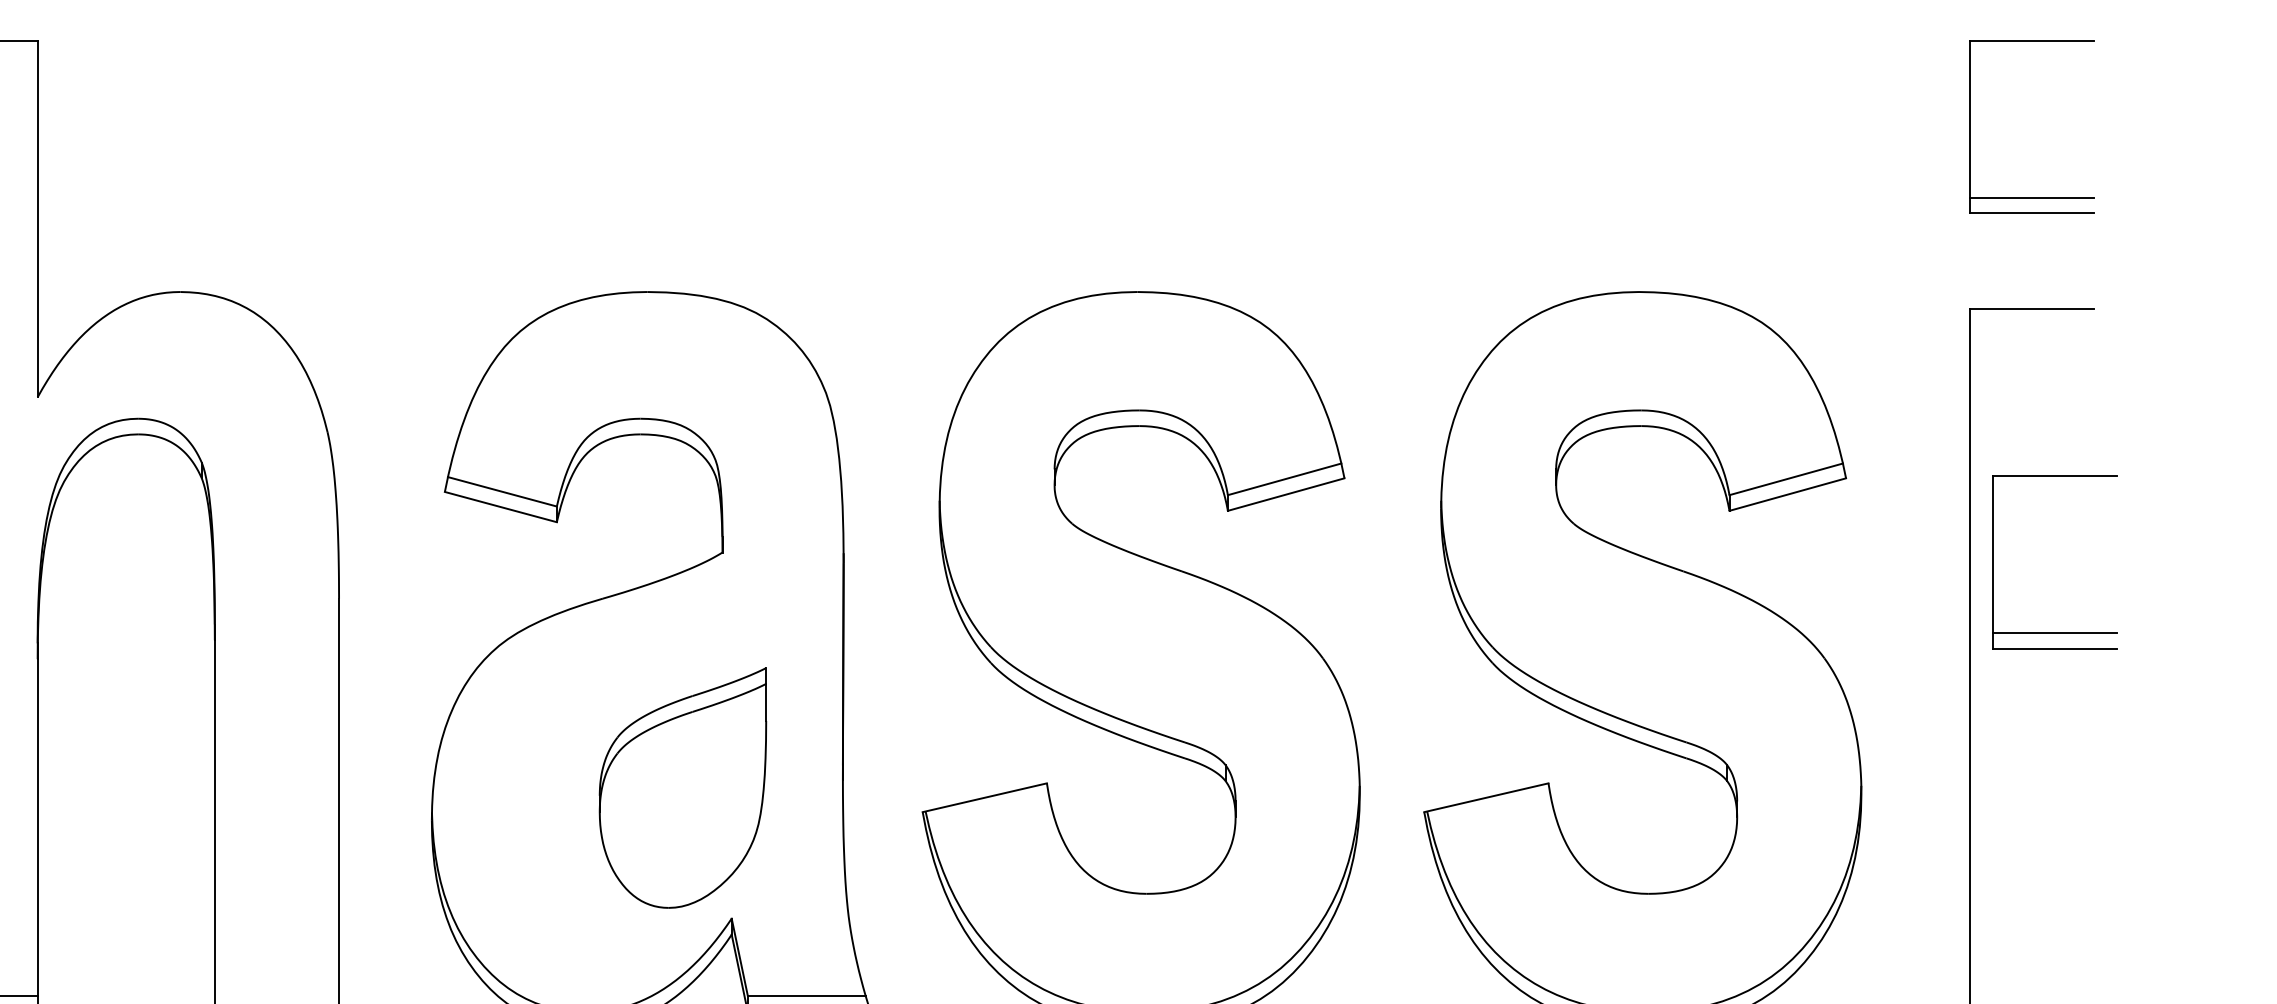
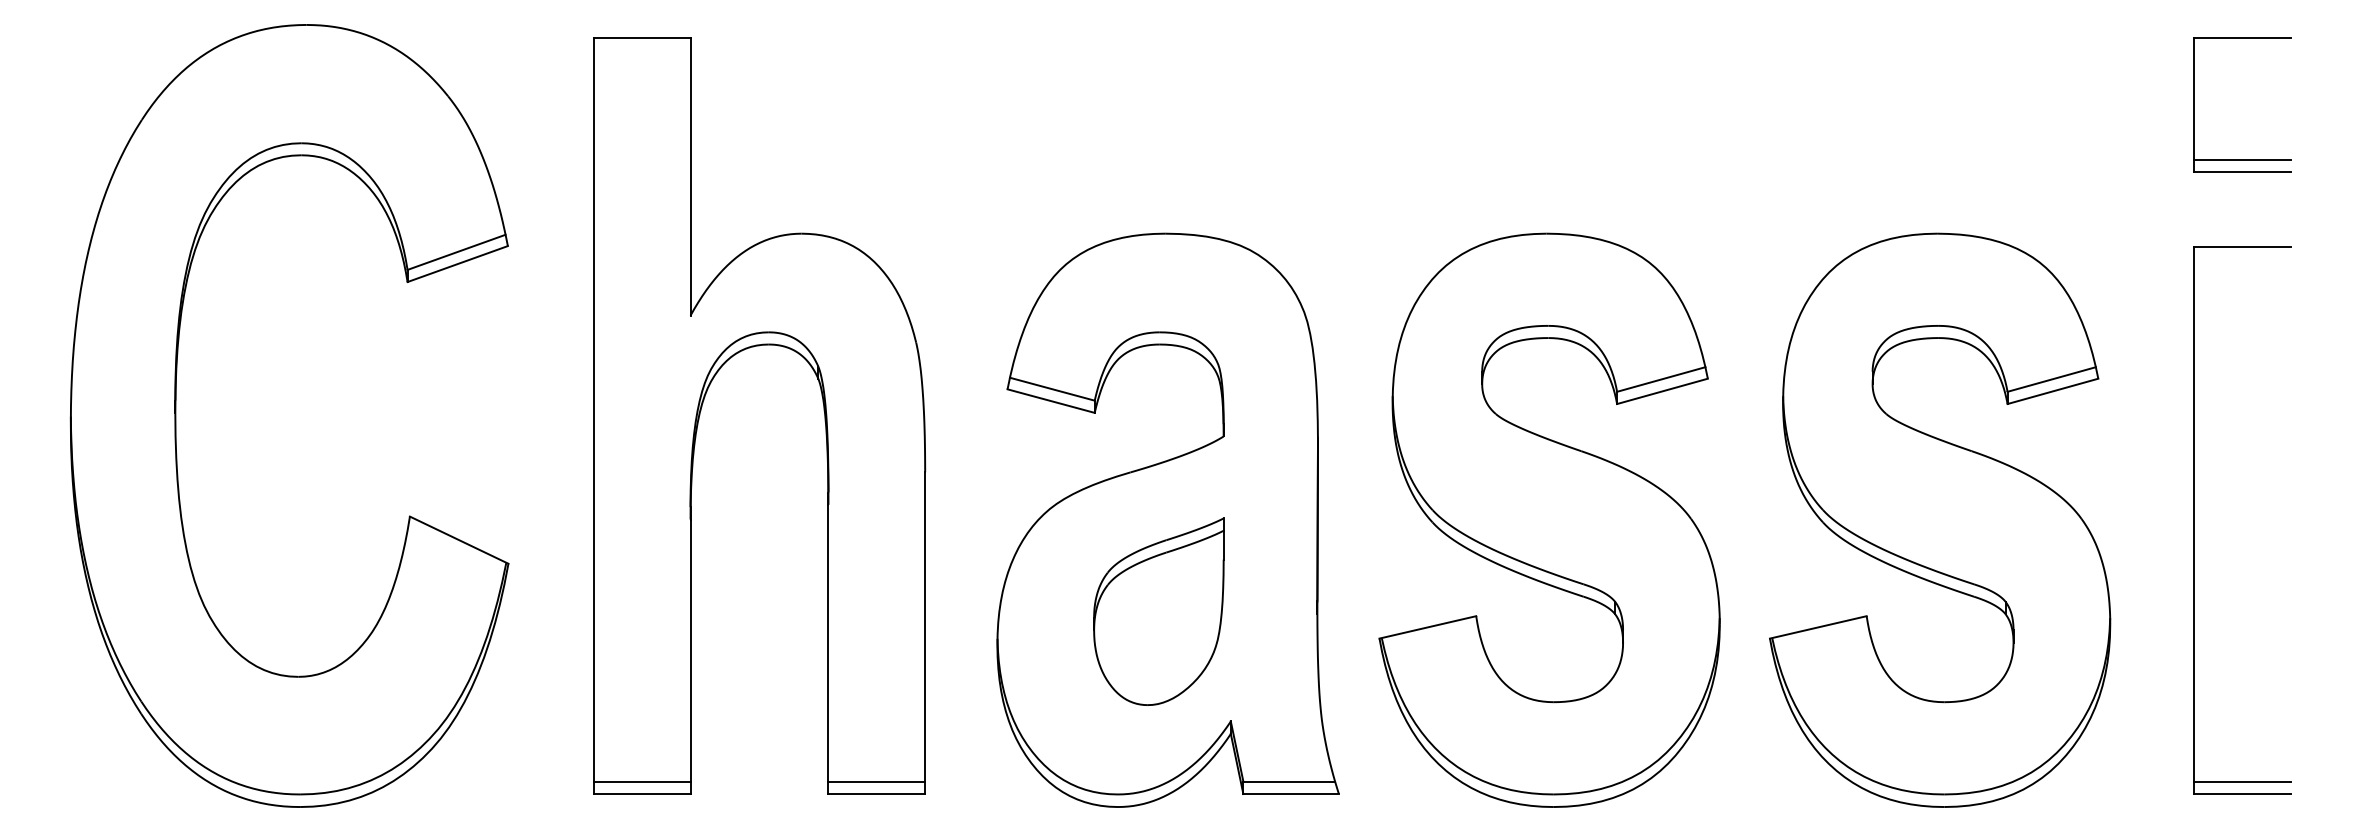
part: (1992, 561) -> (2212, 443), removed
part: (682, 787) -> (1158, 611), moved
line: (276, 995) -> (876, 781), added
line: (2031, 995) -> (2242, 781), added

